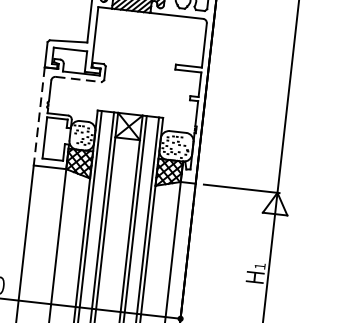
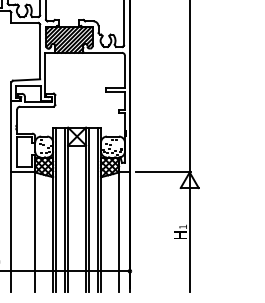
line: (79, 79) -> (37, 106), dashed -> solid
line: (39, 116) -> (11, 136), dashed -> solid

